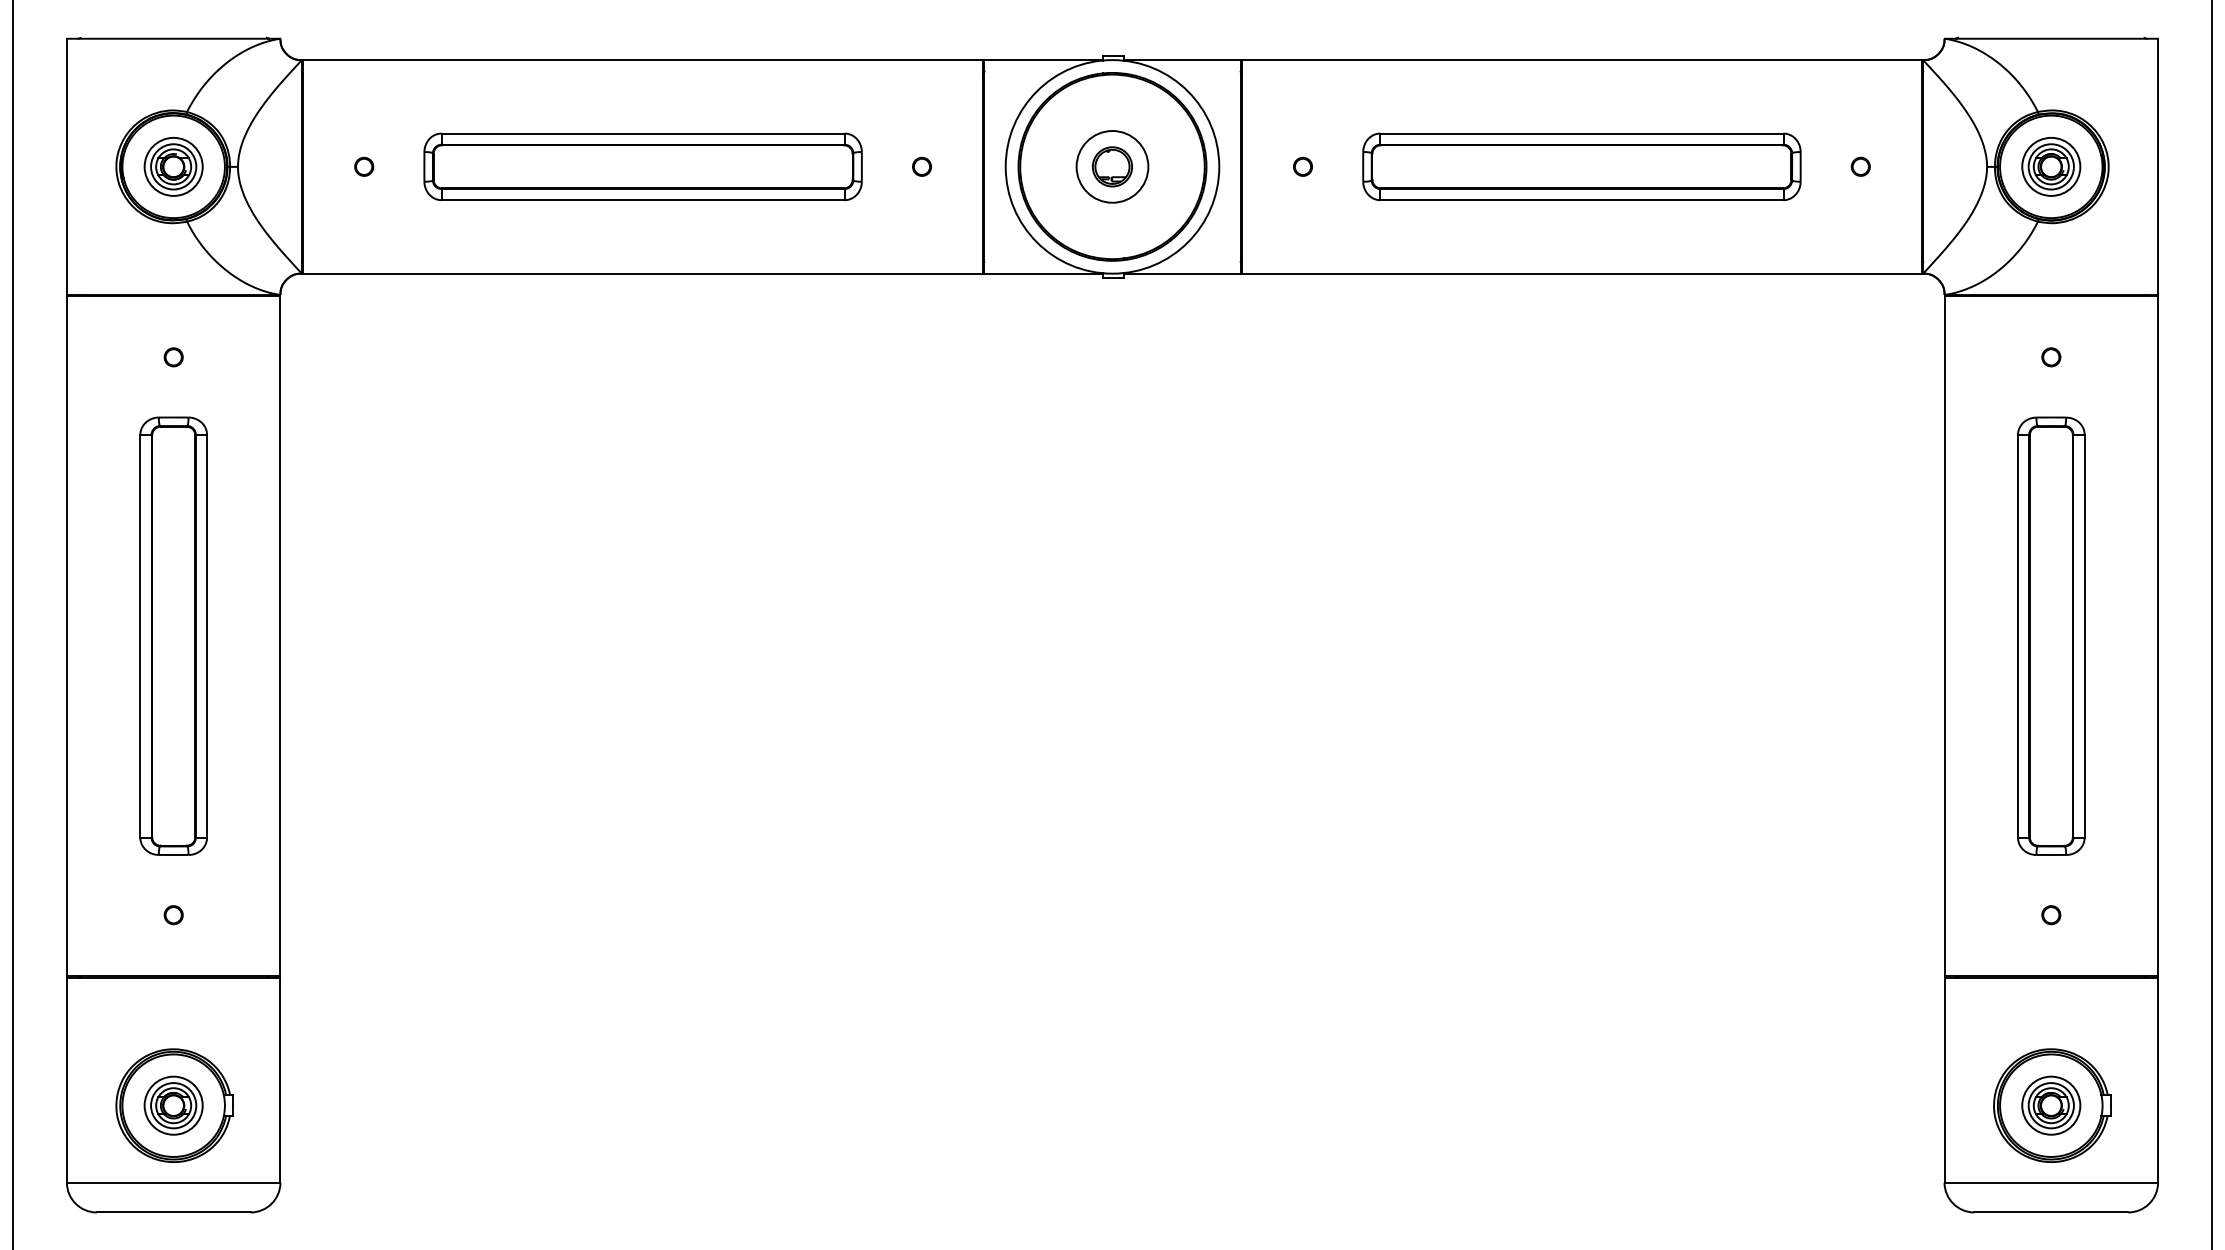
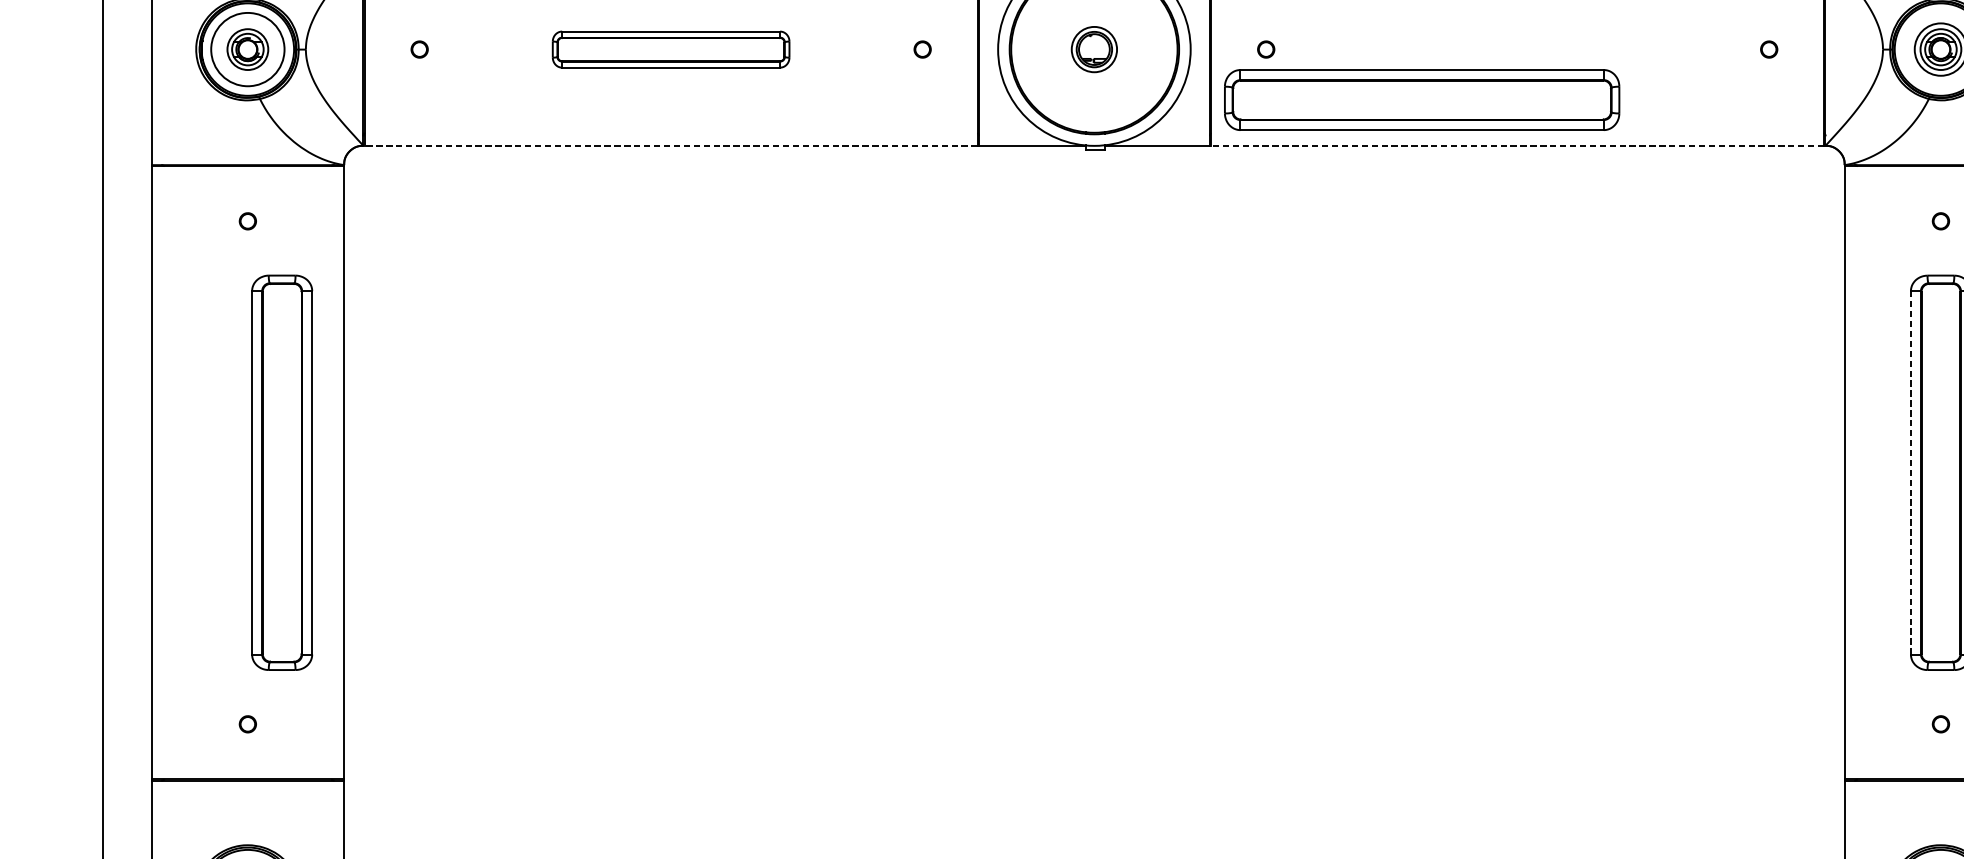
circle: (173, 166) -> (247, 49), size x1.4
part: (642, 166) -> (670, 49), size x0.6
circle: (1112, 166) -> (1094, 49), size x0.7
part: (1581, 166) -> (1421, 99), moved
line: (643, 273) -> (671, 145), solid -> dashed
line: (1581, 273) -> (1517, 145), solid -> dashed
part: (173, 635) -> (281, 472), moved
line: (2018, 636) -> (1911, 473), solid -> dashed

